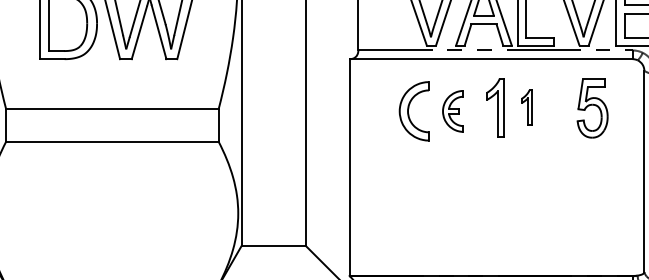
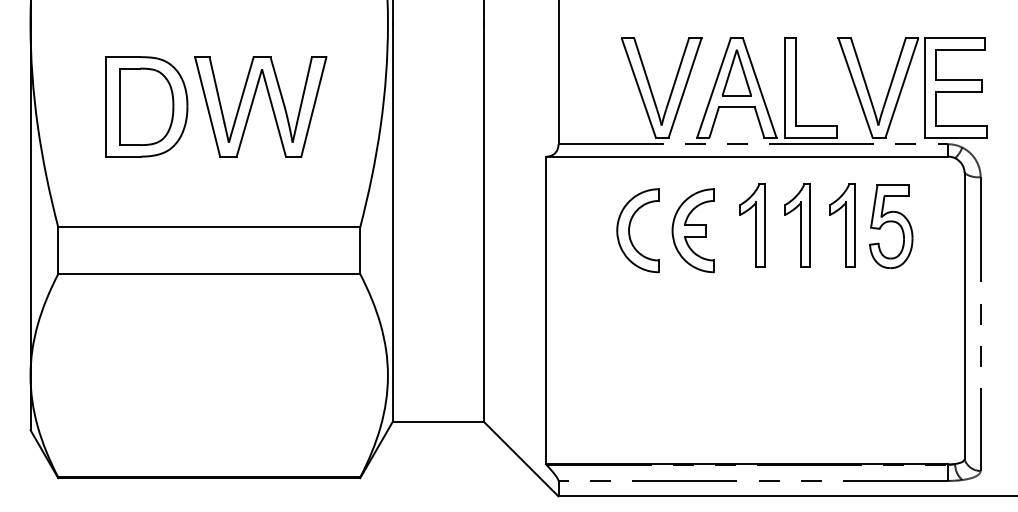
part: (526, 107) -> (797, 225), size x1.67
part: (558, 107) -> (842, 225), added
part: (452, 111) -> (692, 230), size x1.43

